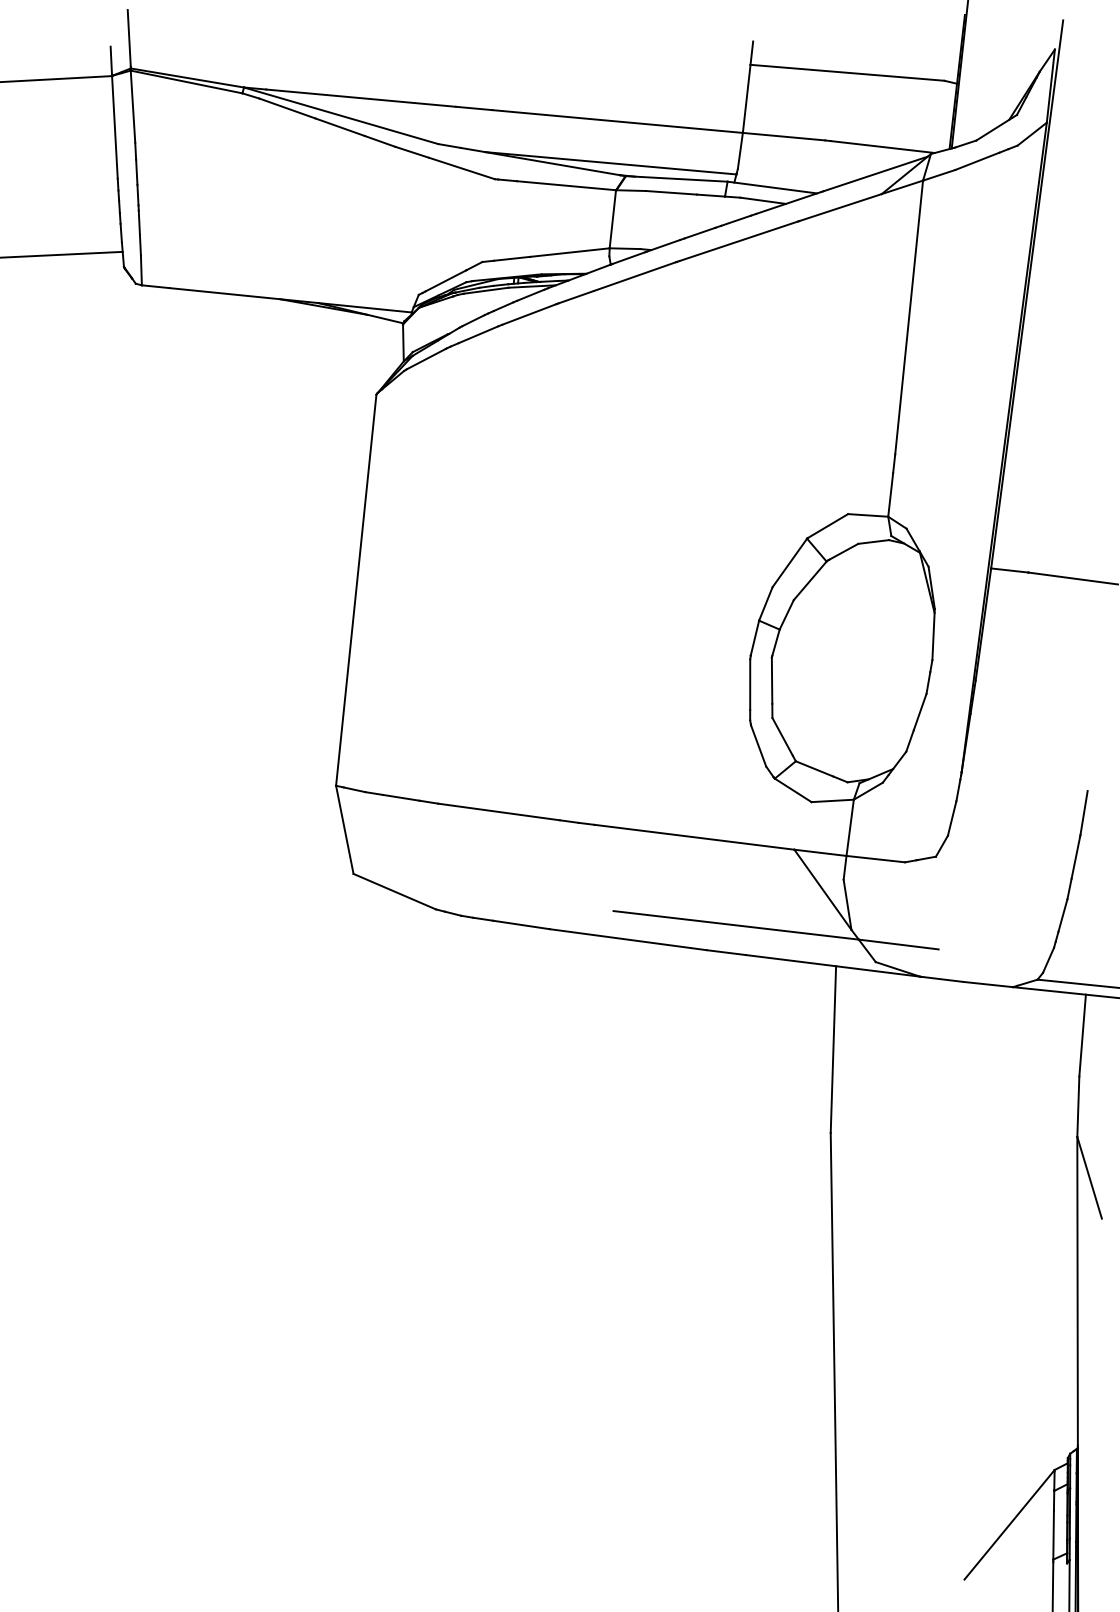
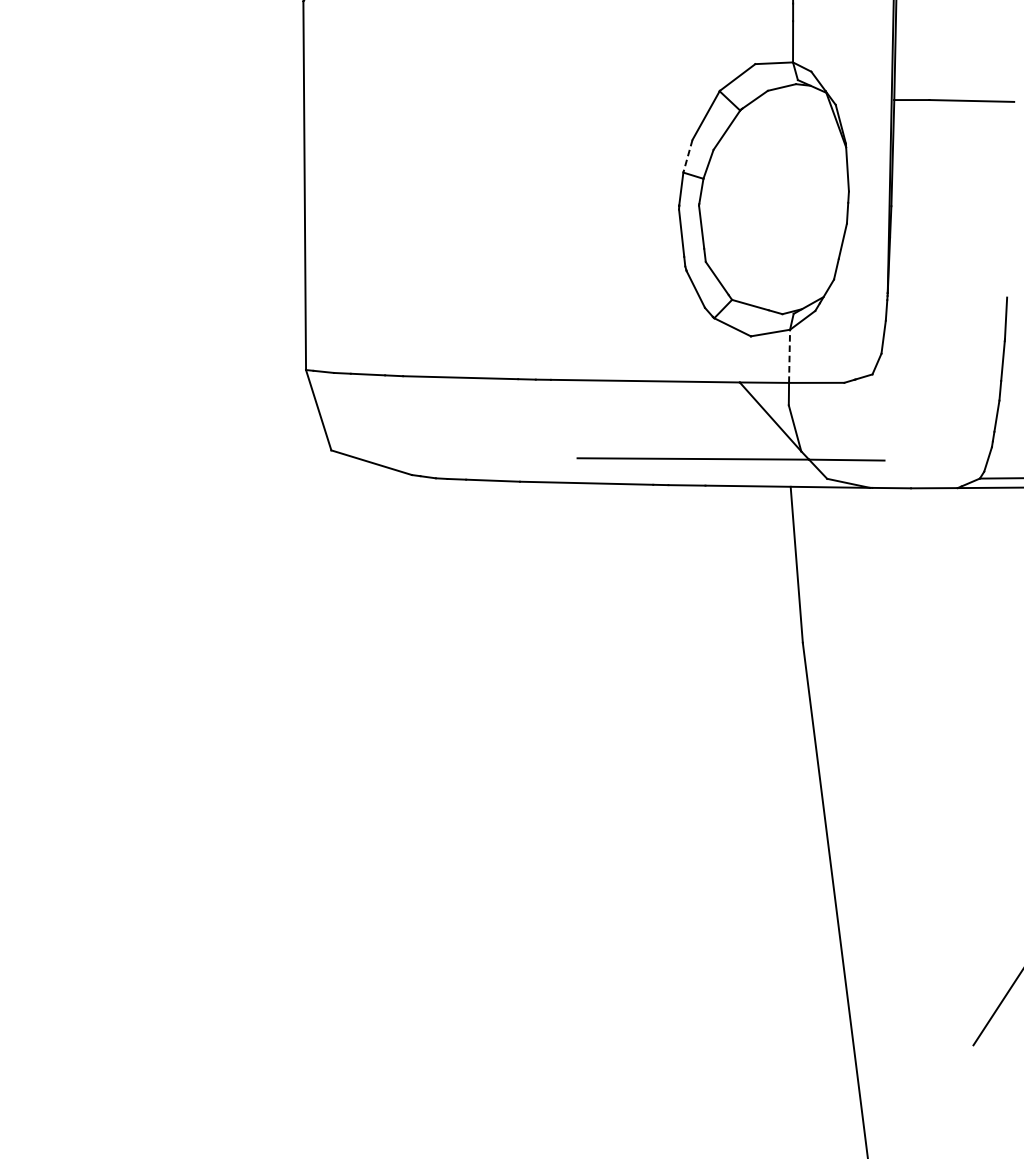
line: (765, 604) -> (687, 156), solid -> dashed
line: (850, 827) -> (789, 355), solid -> dashed

